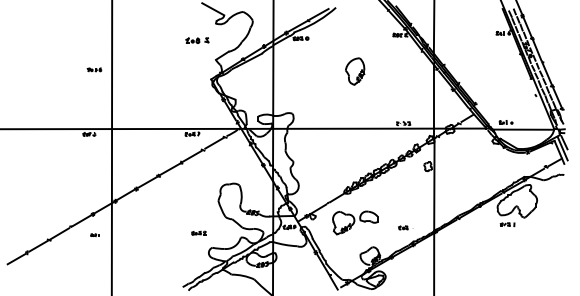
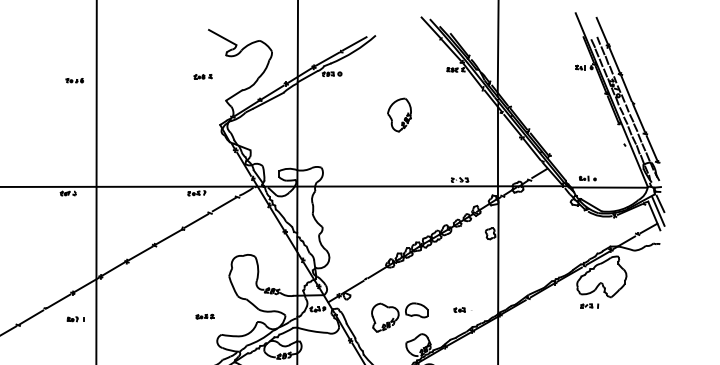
part: (197, 40) -> (203, 76), size x0.62
part: (94, 69) -> (74, 80), moved
part: (355, 222) -> (400, 317), moved
part: (94, 234) -> (74, 318), size x1.67

